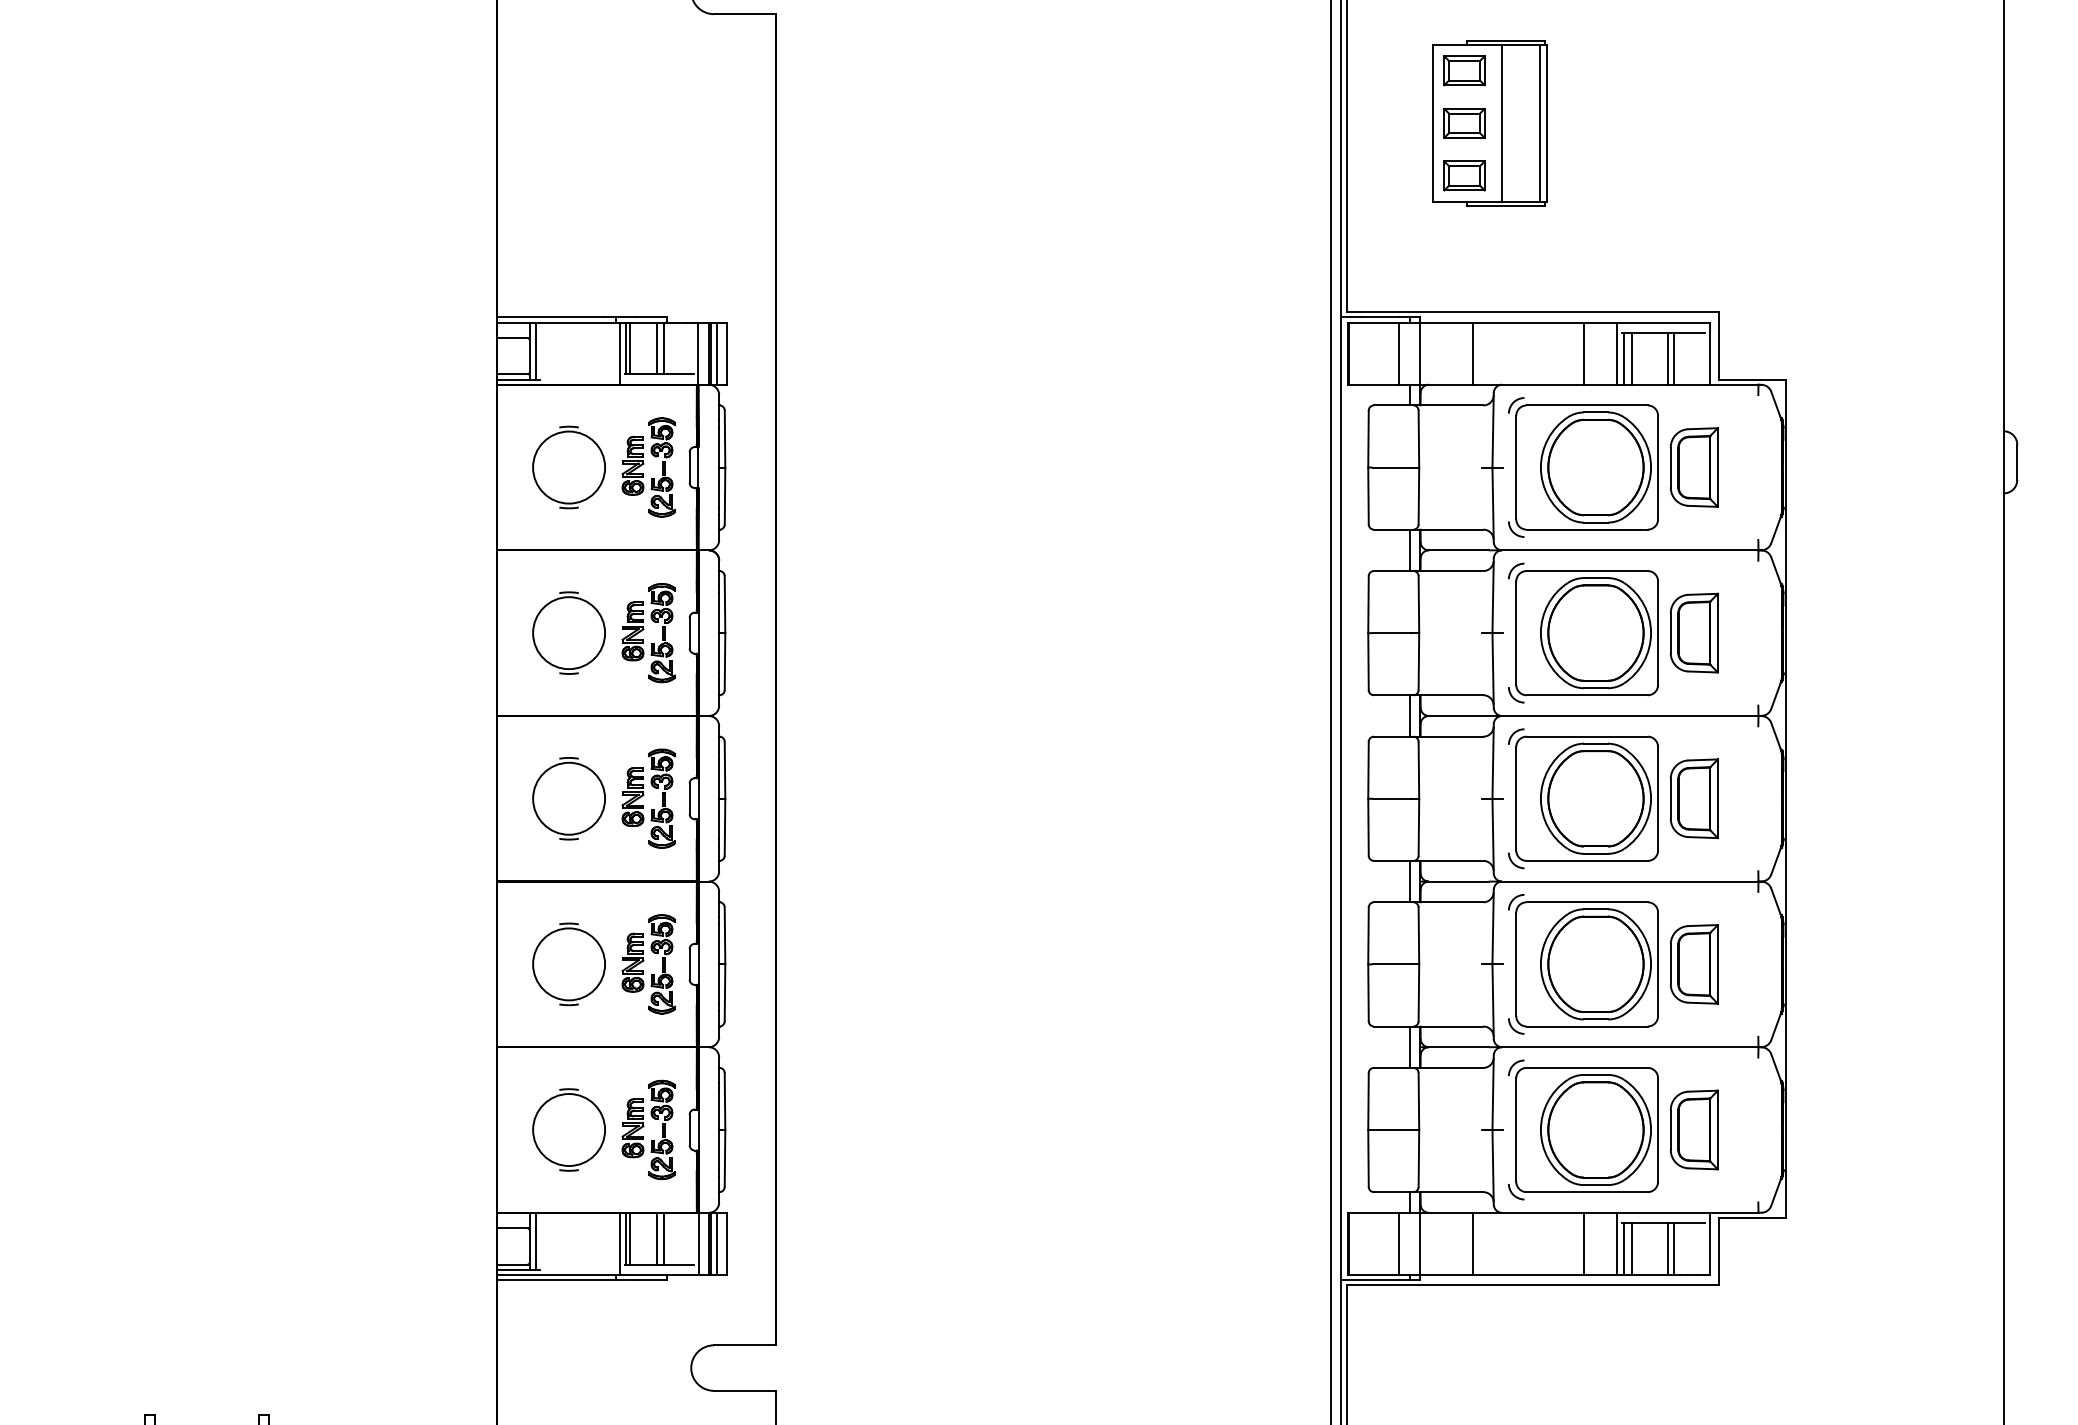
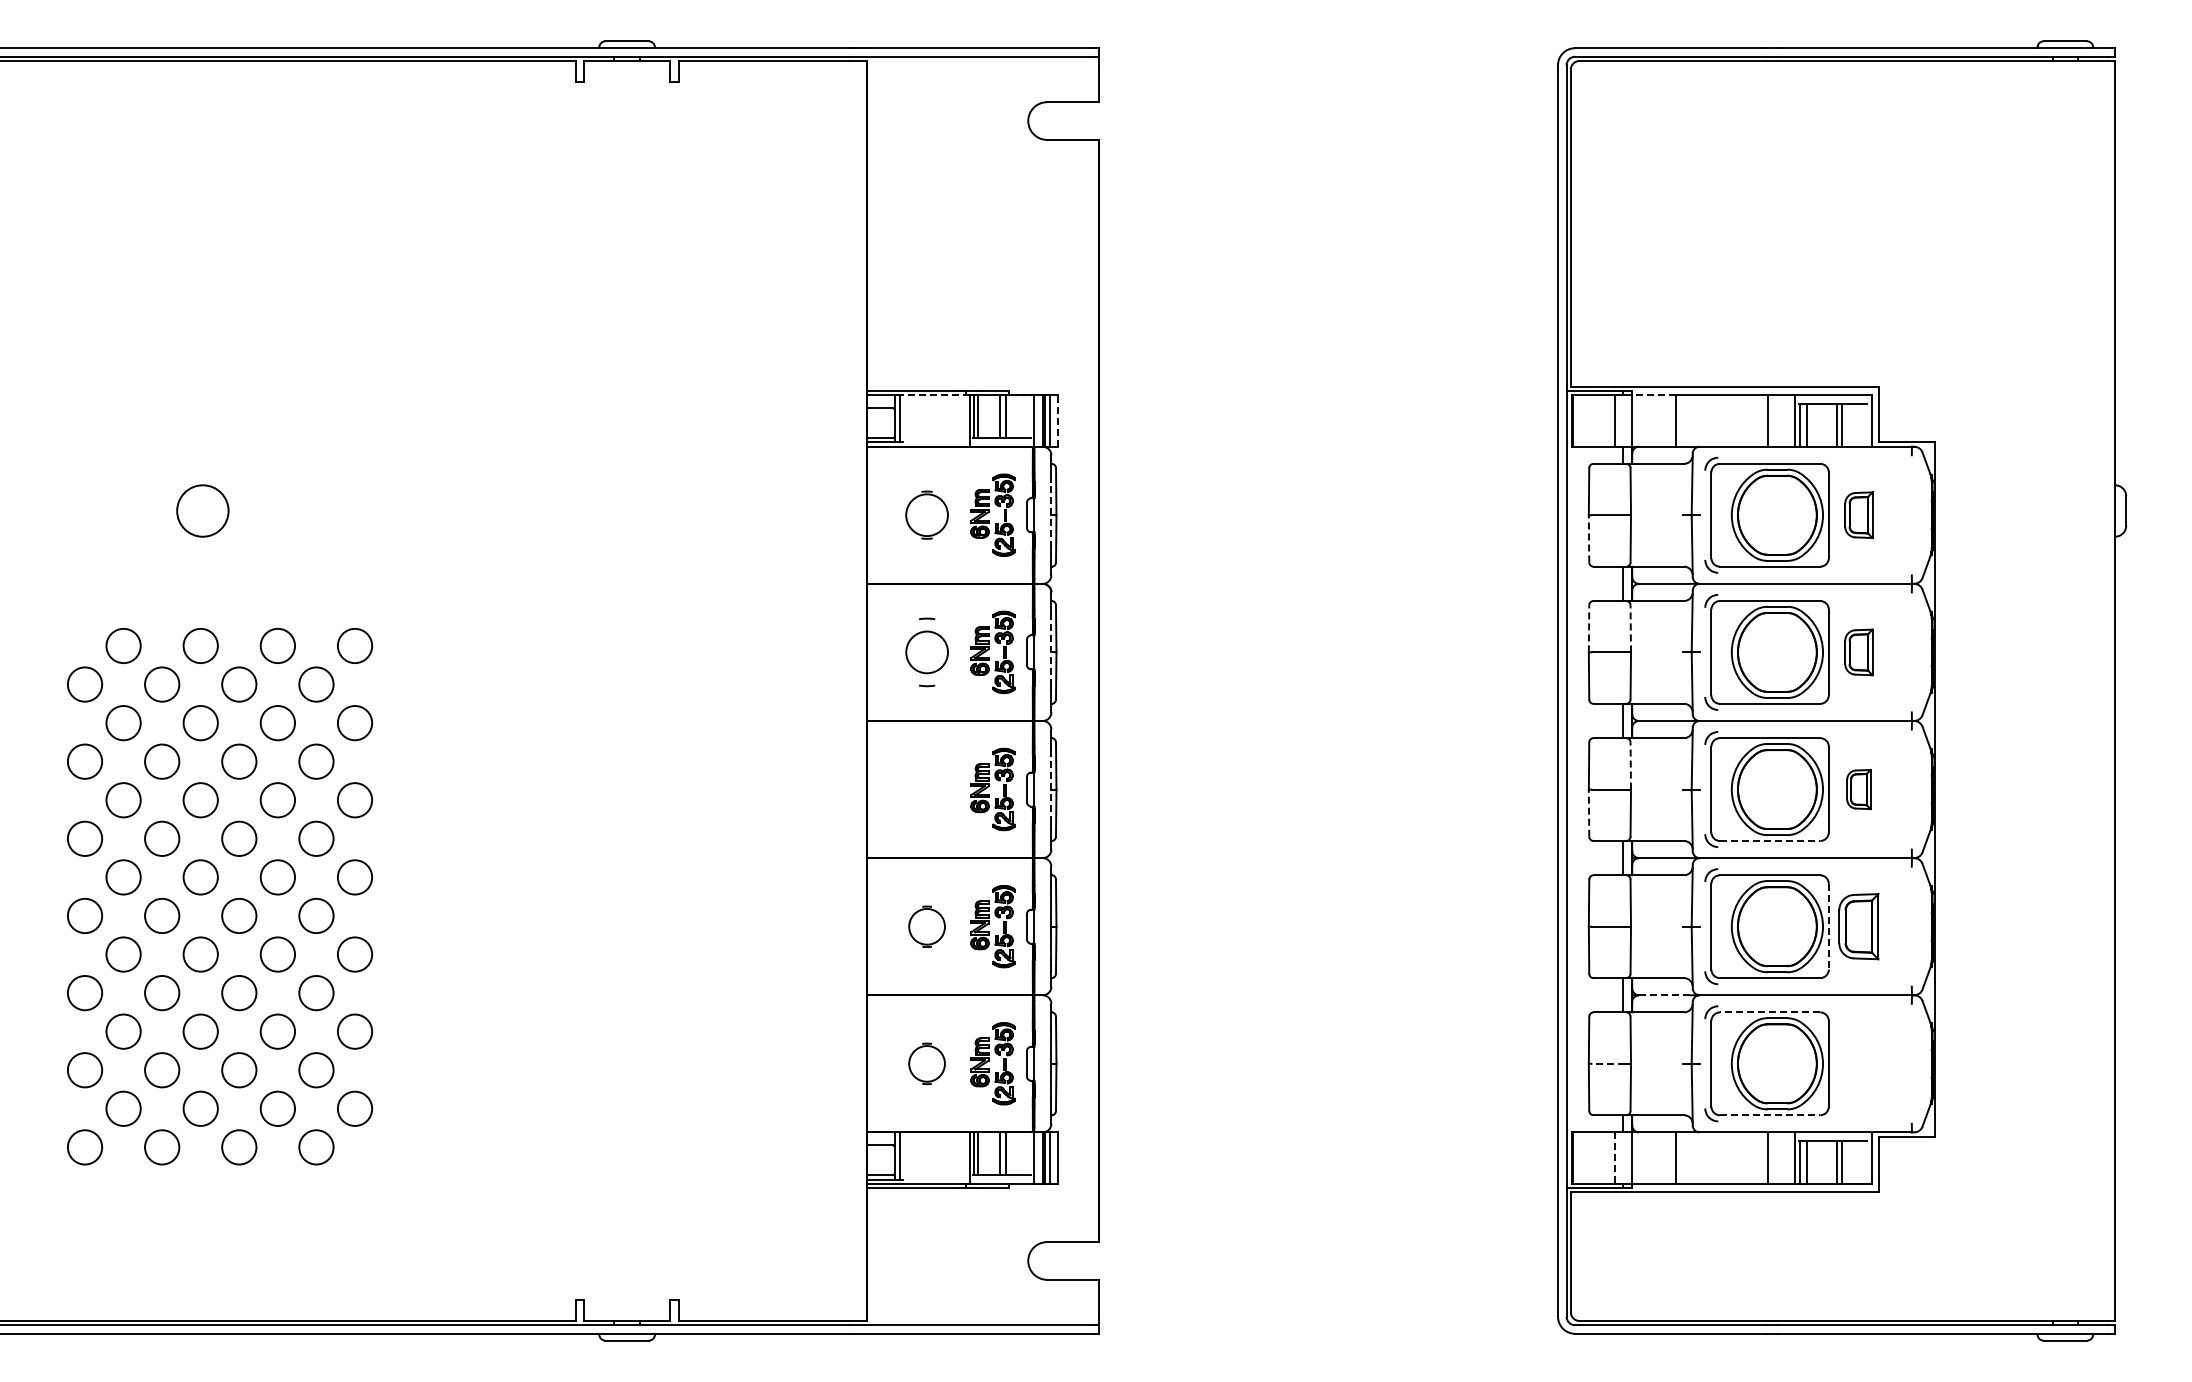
part: (1489, 122) -> (1689, 229), removed
line: (579, 322) -> (935, 395), solid -> dashed
line: (1446, 322) -> (1653, 395), solid -> dashed
line: (727, 354) -> (1058, 421), solid -> dashed
part: (568, 466) -> (926, 514), size x0.7
line: (719, 466) -> (1051, 514), solid -> dashed
part: (1693, 466) -> (1858, 514), size x0.7
line: (1369, 495) -> (1589, 538), solid -> dashed
line: (1369, 604) -> (1589, 628), solid -> dashed
line: (1418, 604) -> (1630, 628), solid -> dashed
line: (719, 632) -> (1051, 651), solid -> dashed
circle: (568, 633) -> (926, 652), size x0.7
part: (1693, 633) -> (1858, 652), size x0.7
line: (1418, 769) -> (1630, 765), solid -> dashed
part: (568, 798) -> (926, 789), removed
line: (719, 798) -> (1051, 789), solid -> dashed
part: (1693, 798) -> (1858, 789), size x0.6
line: (1369, 827) -> (1589, 813), solid -> dashed
line: (1587, 860) -> (1770, 840), solid -> dashed
part: (568, 964) -> (926, 926), size x0.6
line: (1657, 964) -> (1828, 926), solid -> dashed
line: (1458, 1047) -> (1663, 995), solid -> dashed
line: (1586, 1068) -> (1769, 1012), solid -> dashed
part: (568, 1129) -> (926, 1063), size x0.6
line: (1390, 1129) -> (1607, 1063), solid -> dashed
part: (1693, 1129) -> (1858, 1063), removed
line: (1587, 1192) -> (1770, 1115), solid -> dashed
line: (1399, 1244) -> (1614, 1158), solid -> dashed

